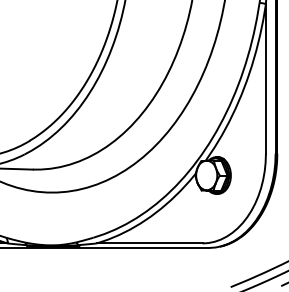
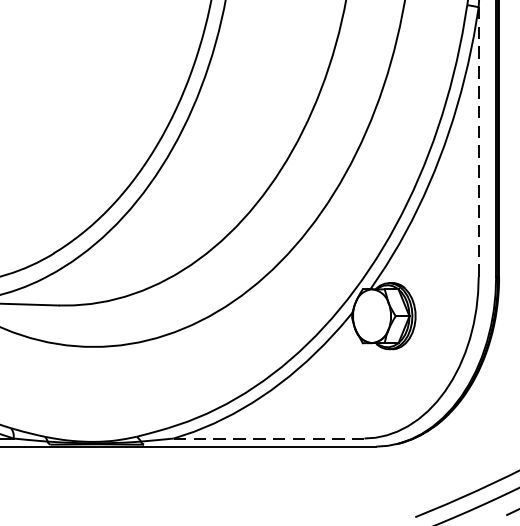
line: (265, 78) -> (477, 141), solid -> dashed
line: (149, 243) -> (269, 438), solid -> dashed

